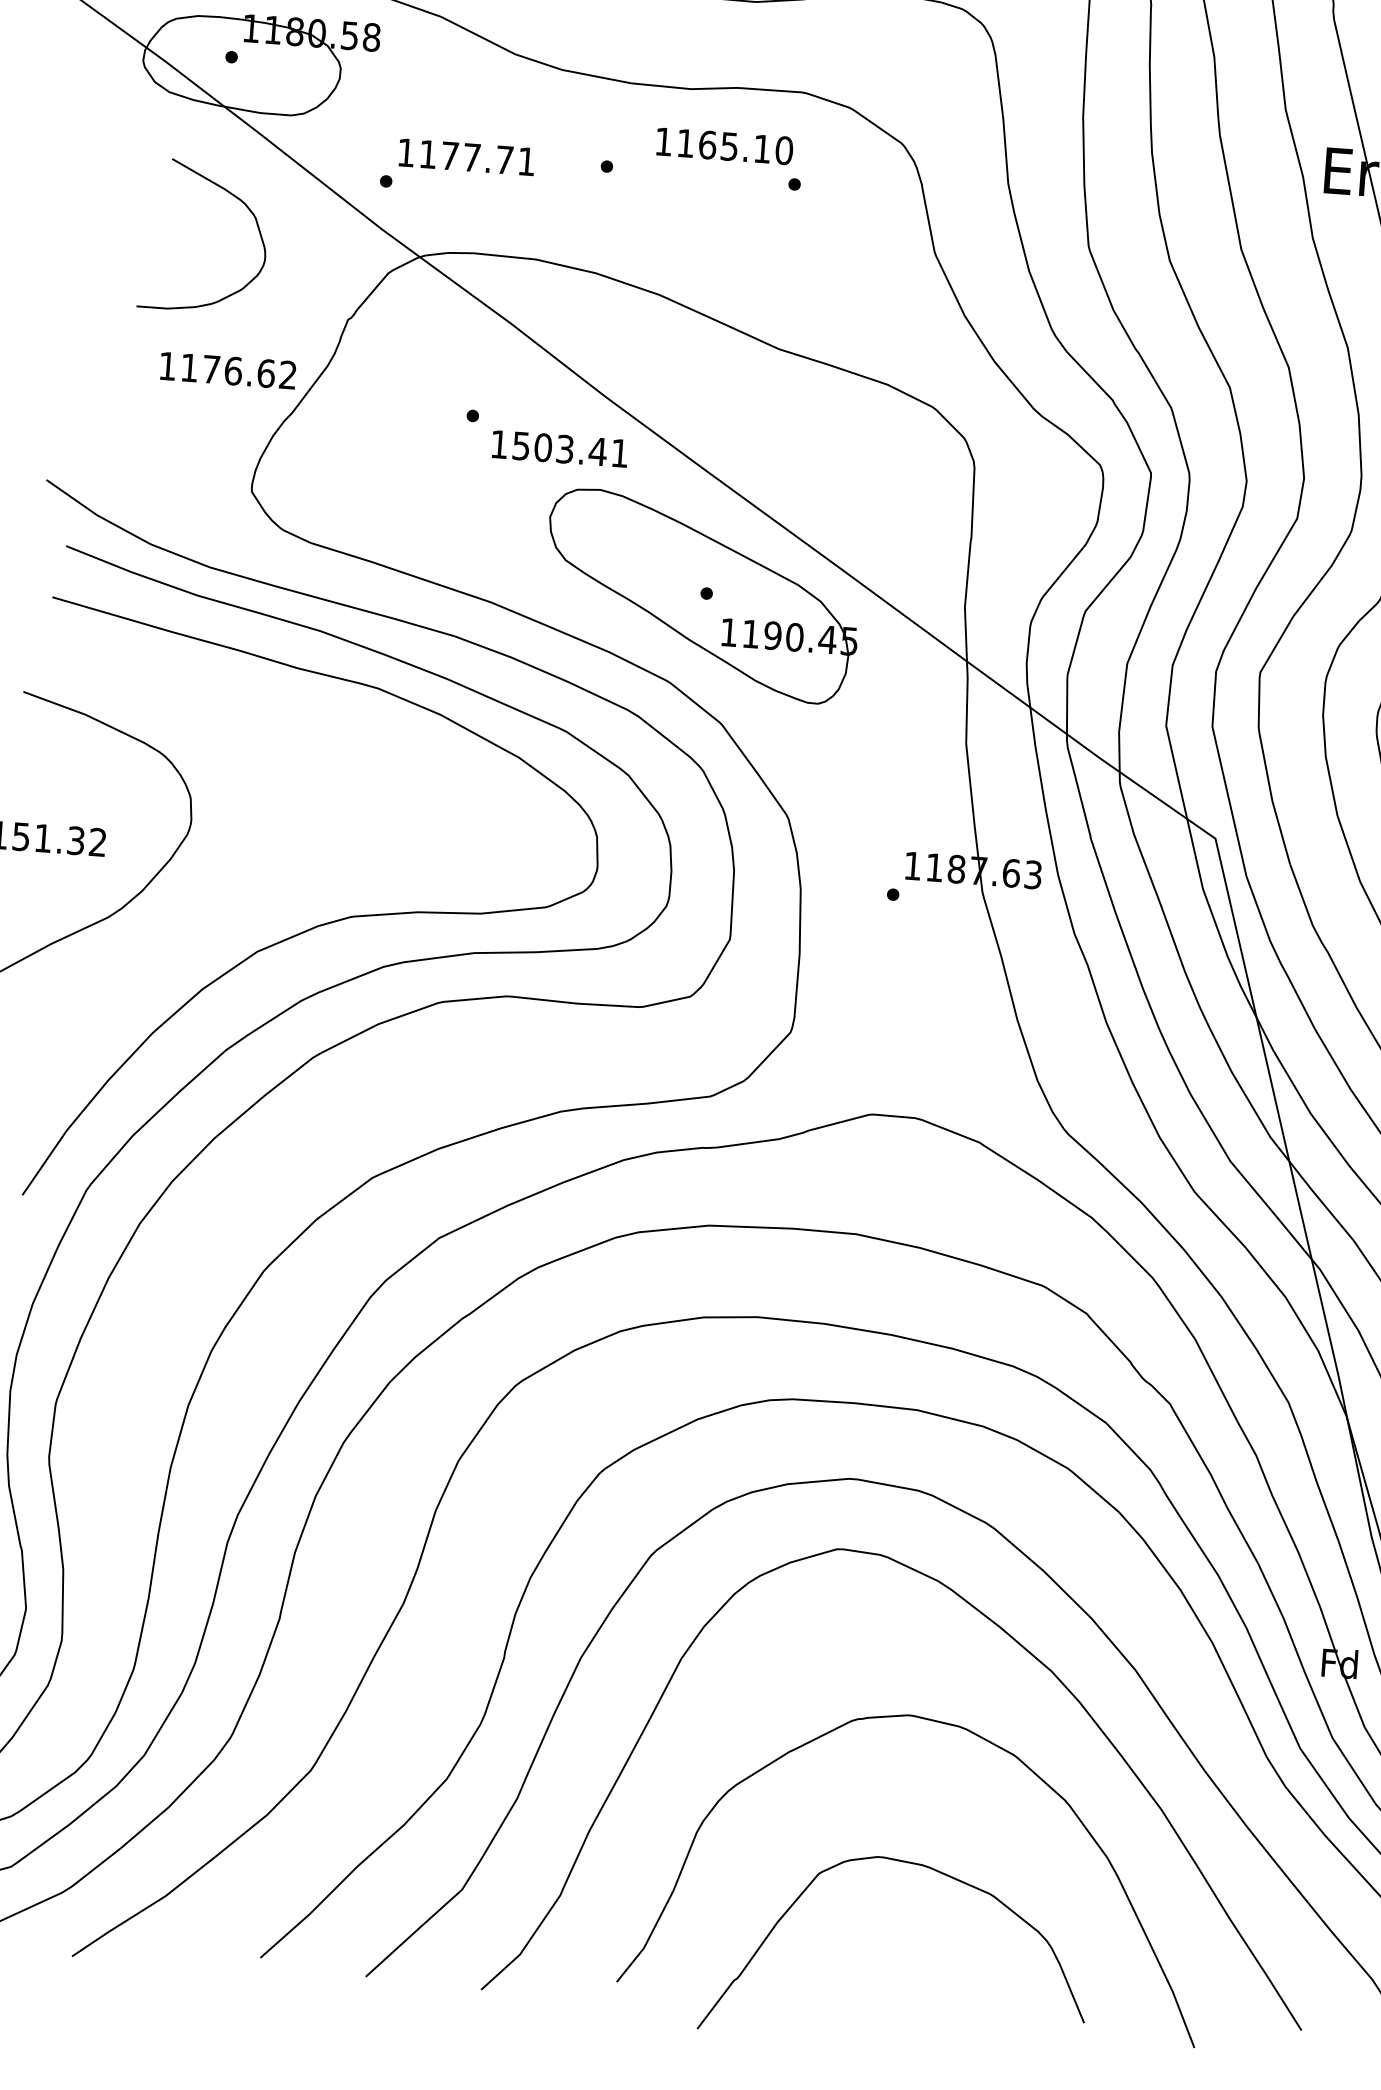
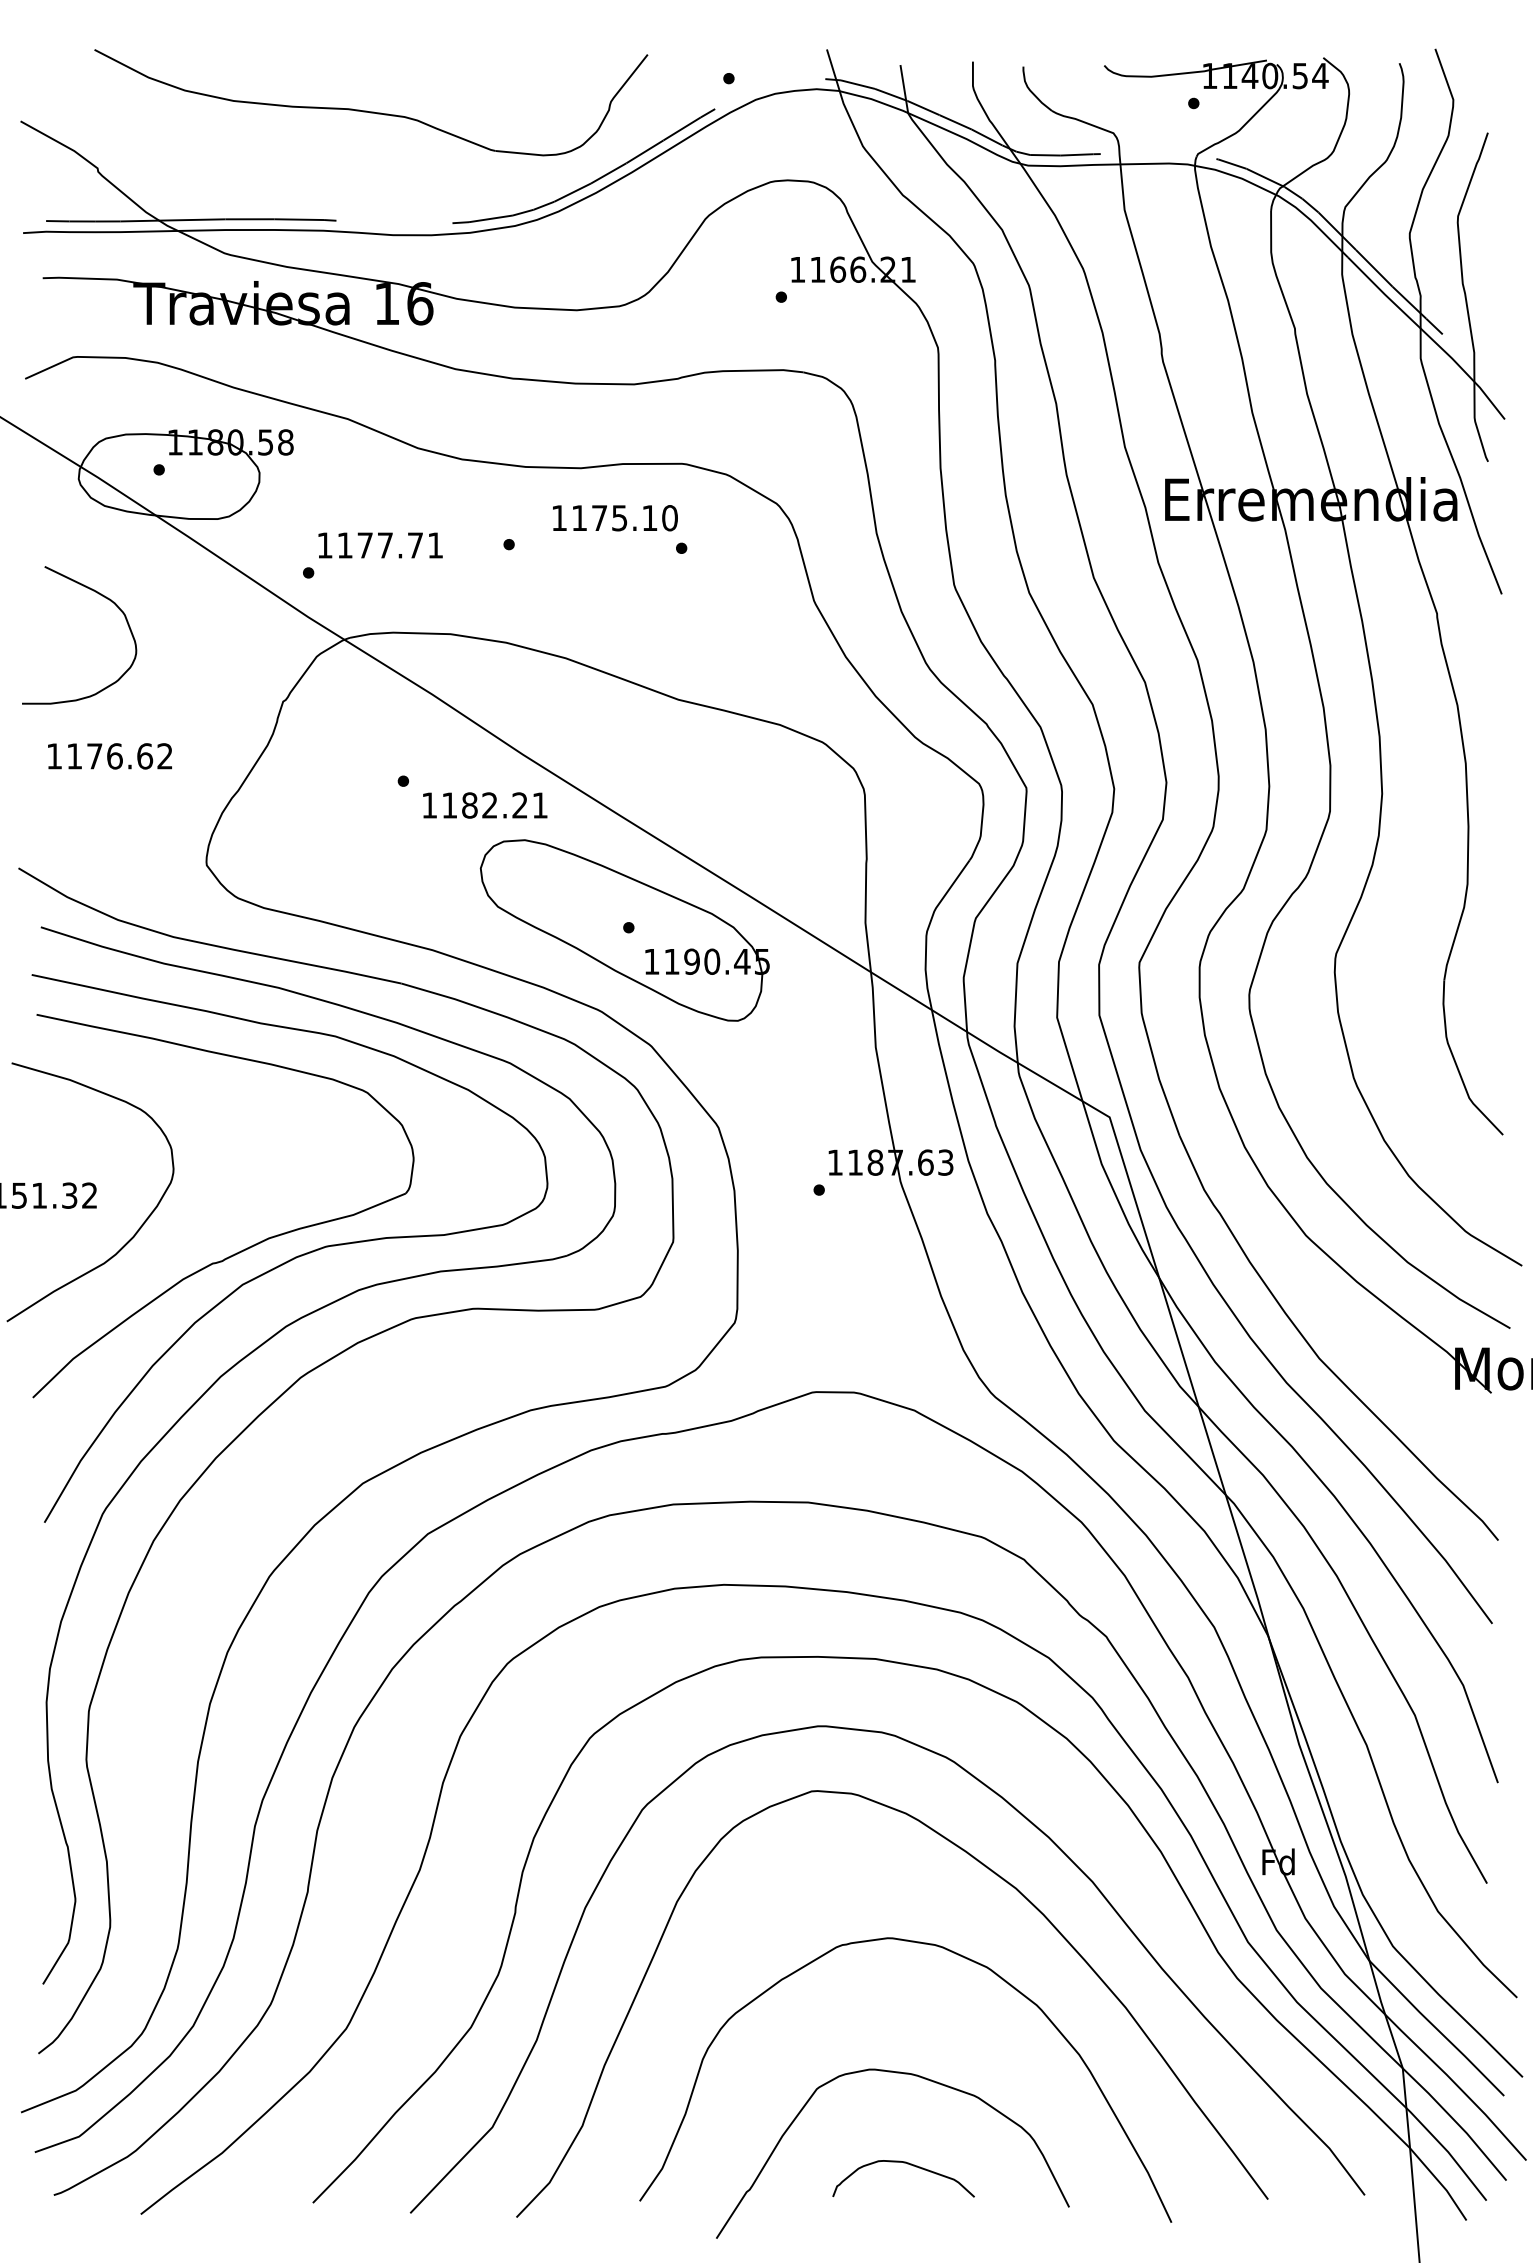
text: (707, 145) -> (599, 518), 1165.10 -> 1175.10
curve: (230, 194) -> (100, 595), moved
text: (227, 370) -> (109, 756), moved
text: (560, 448) -> (485, 805), 1503.41 -> 1182.21
part: (263, 912) -> (245, 1248), added
curve: (911, 1963) -> (907, 2164), added

